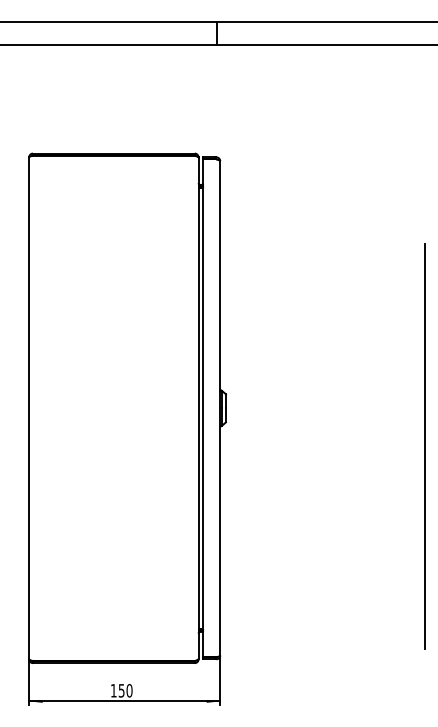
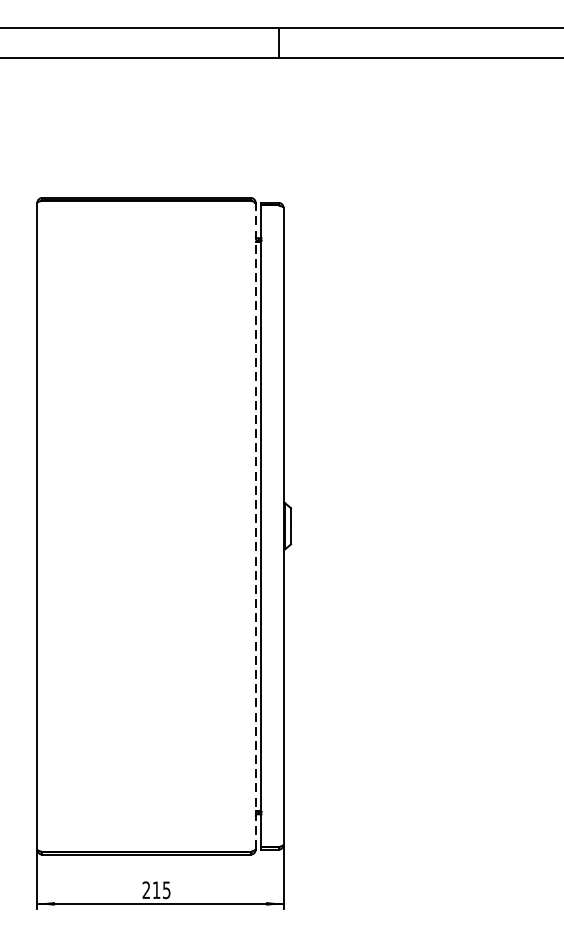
line: (198, 408) -> (255, 526), solid -> dashed
line: (424, 445) -> (546, 574), removed
text: (121, 690) -> (156, 889), 150 -> 215

